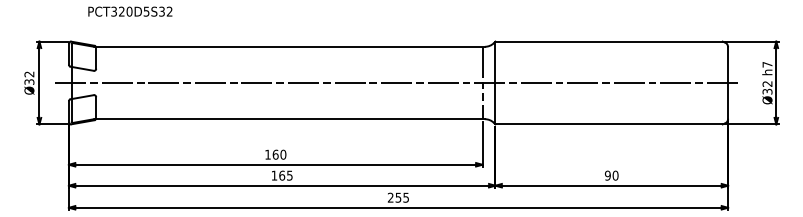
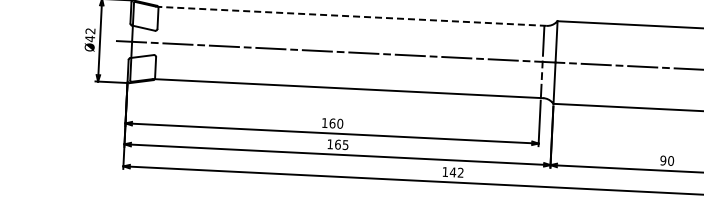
line: (290, 46) -> (352, 16), solid -> dashed
text: (29, 82) -> (90, 39), Ø32 -> Ø42
text: (397, 197) -> (452, 172), 255 -> 142

